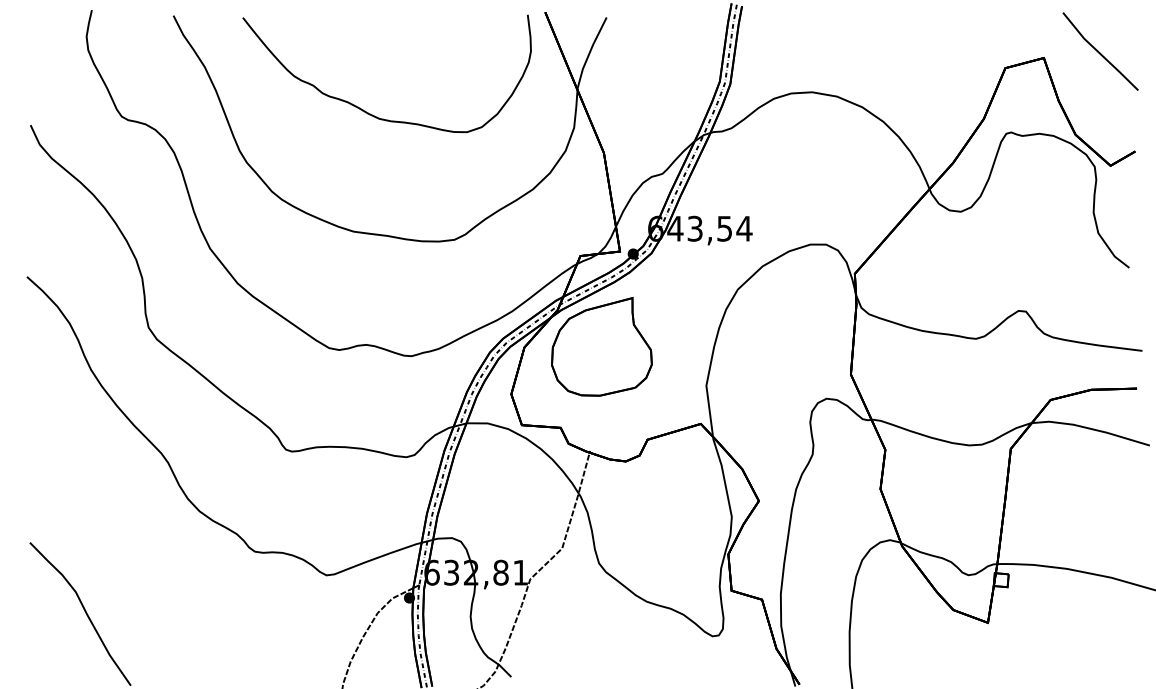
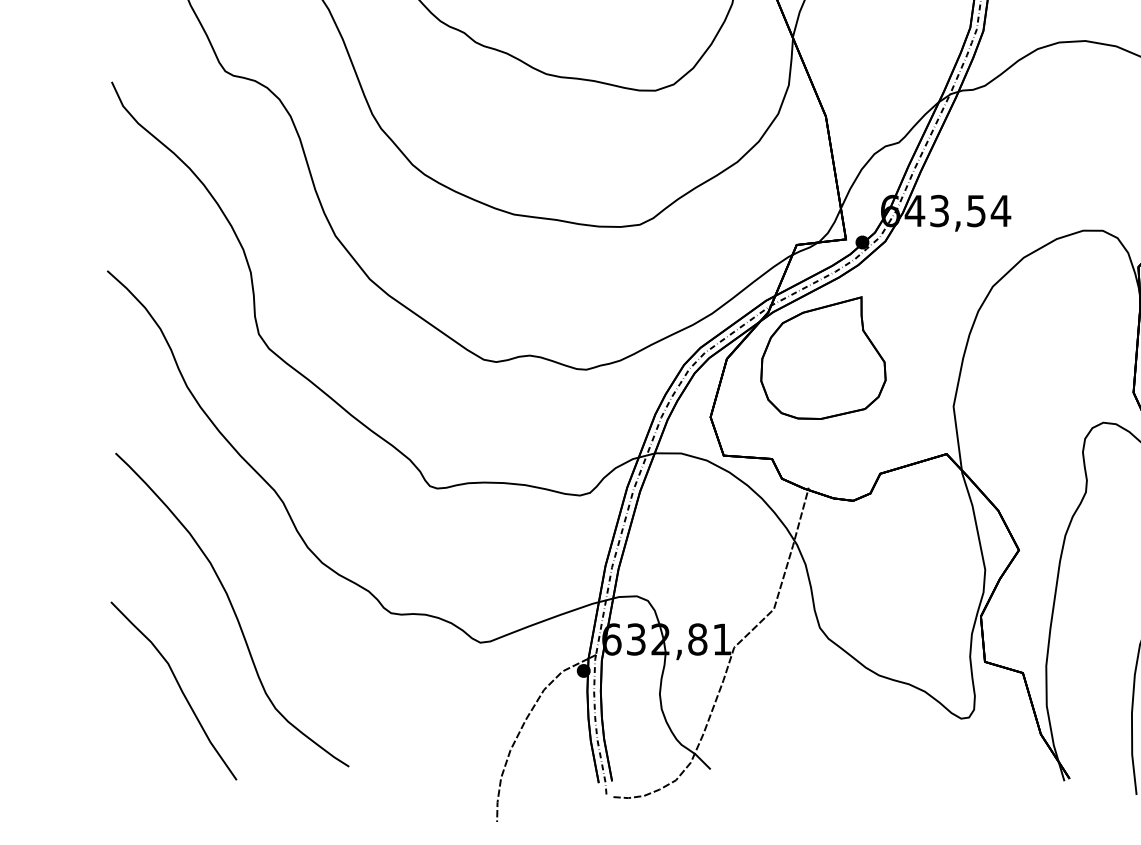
curve: (127, 548) -> (232, 609), added

